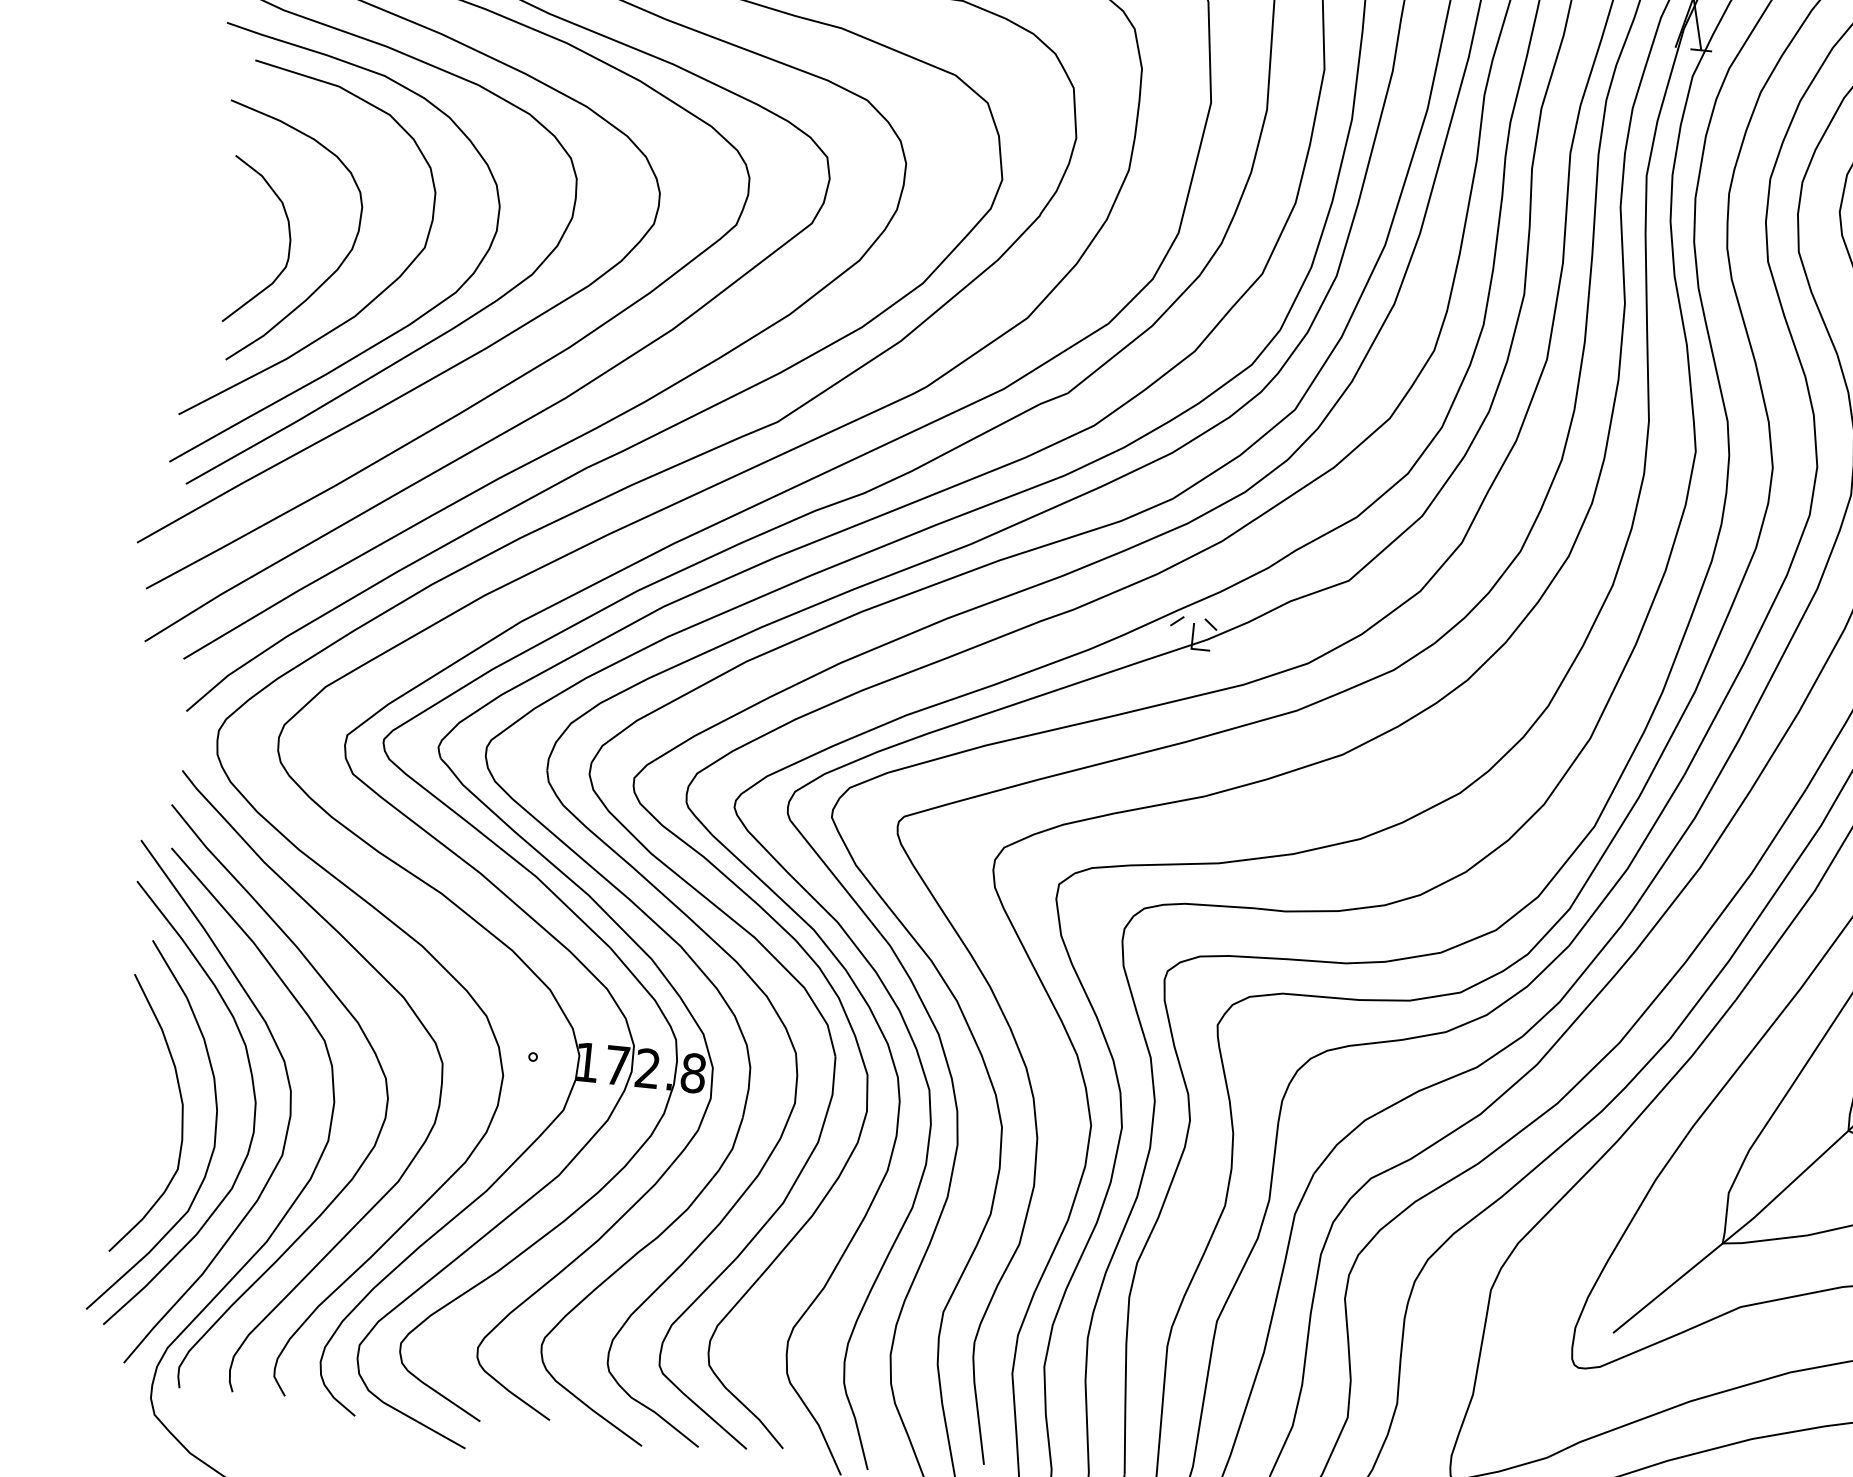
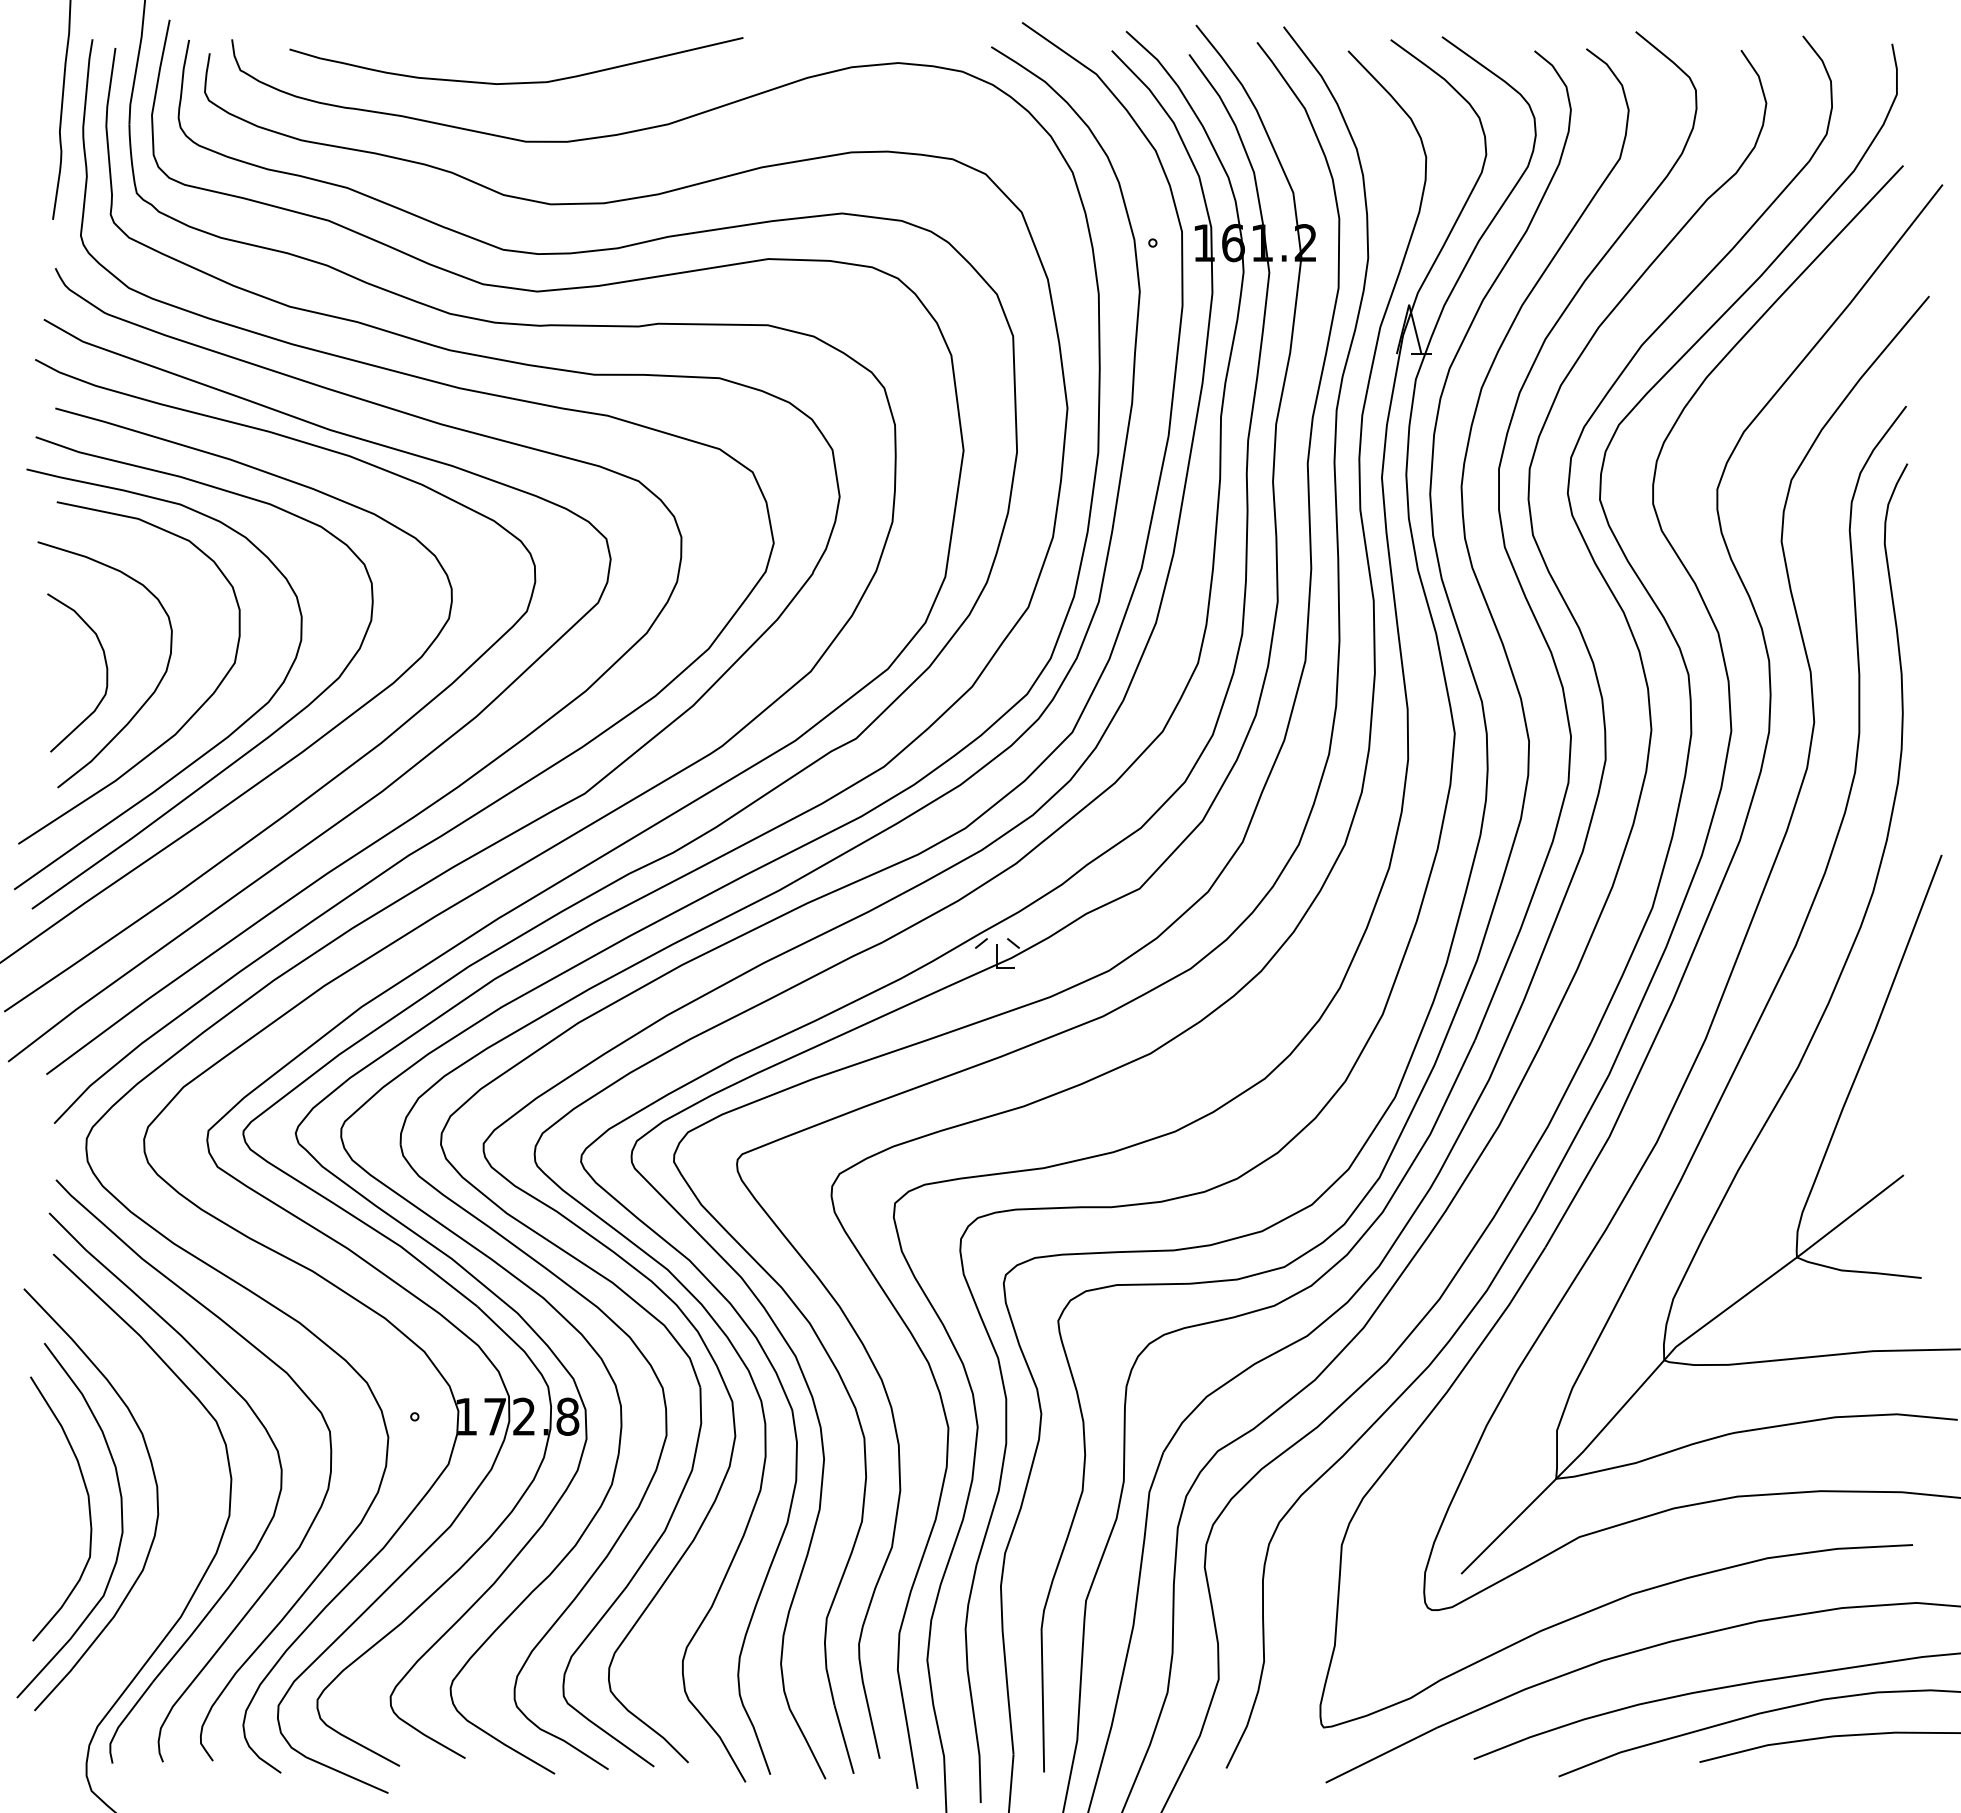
curve: (285, 1131) -> (188, 1510), removed

